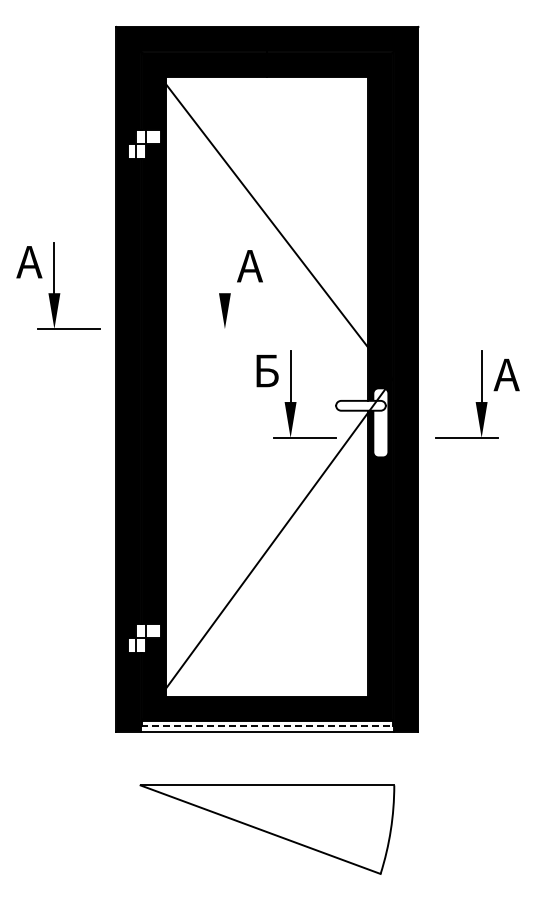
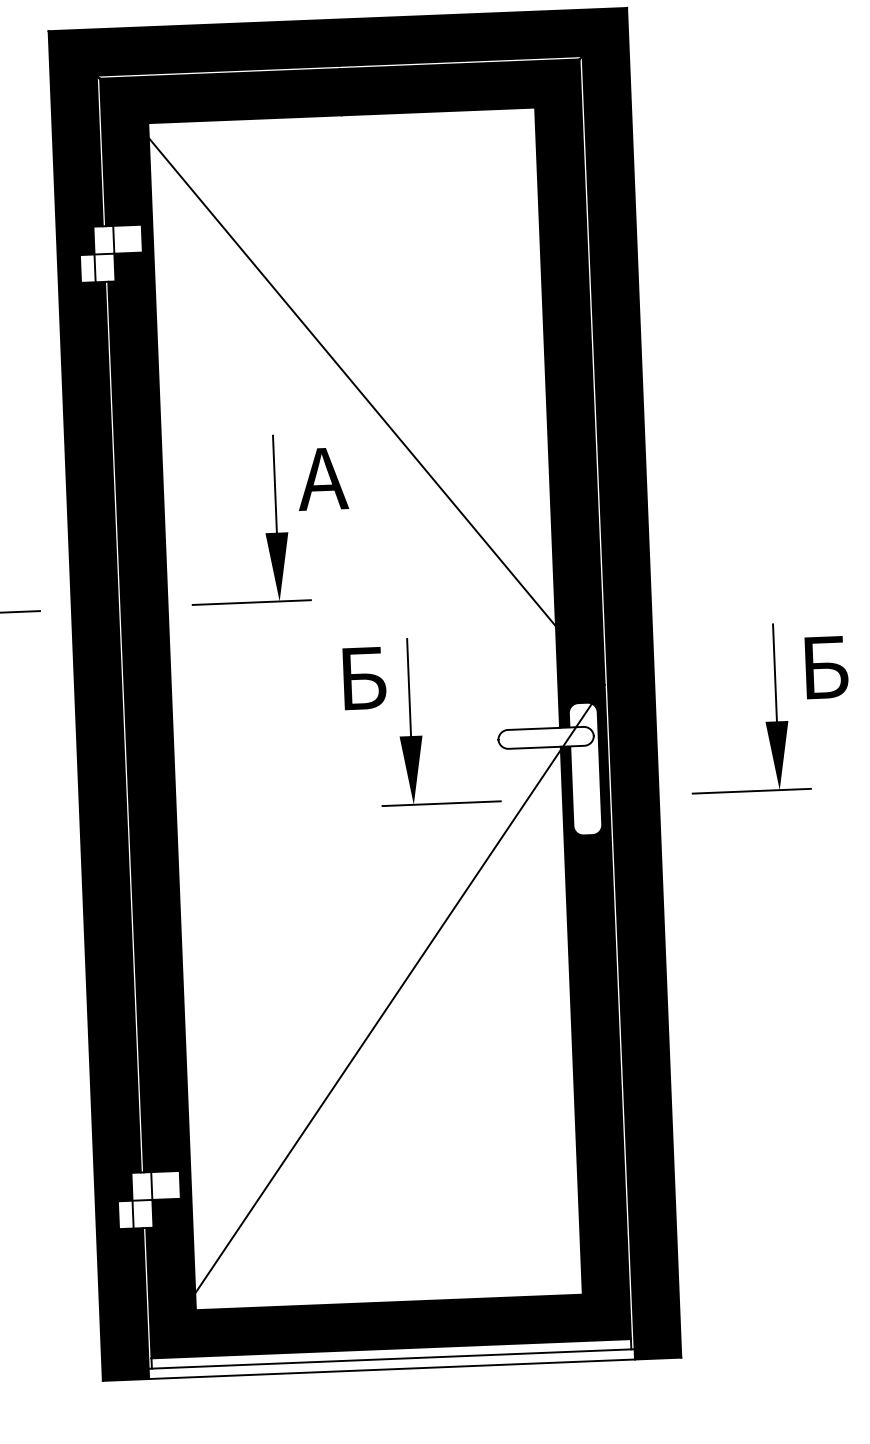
line: (224, 267) -> (274, 483), added
line: (210, 329) -> (252, 603), added
text: (506, 374) -> (822, 666), A -> Б
line: (267, 726) -> (391, 1359), dashed -> solid

